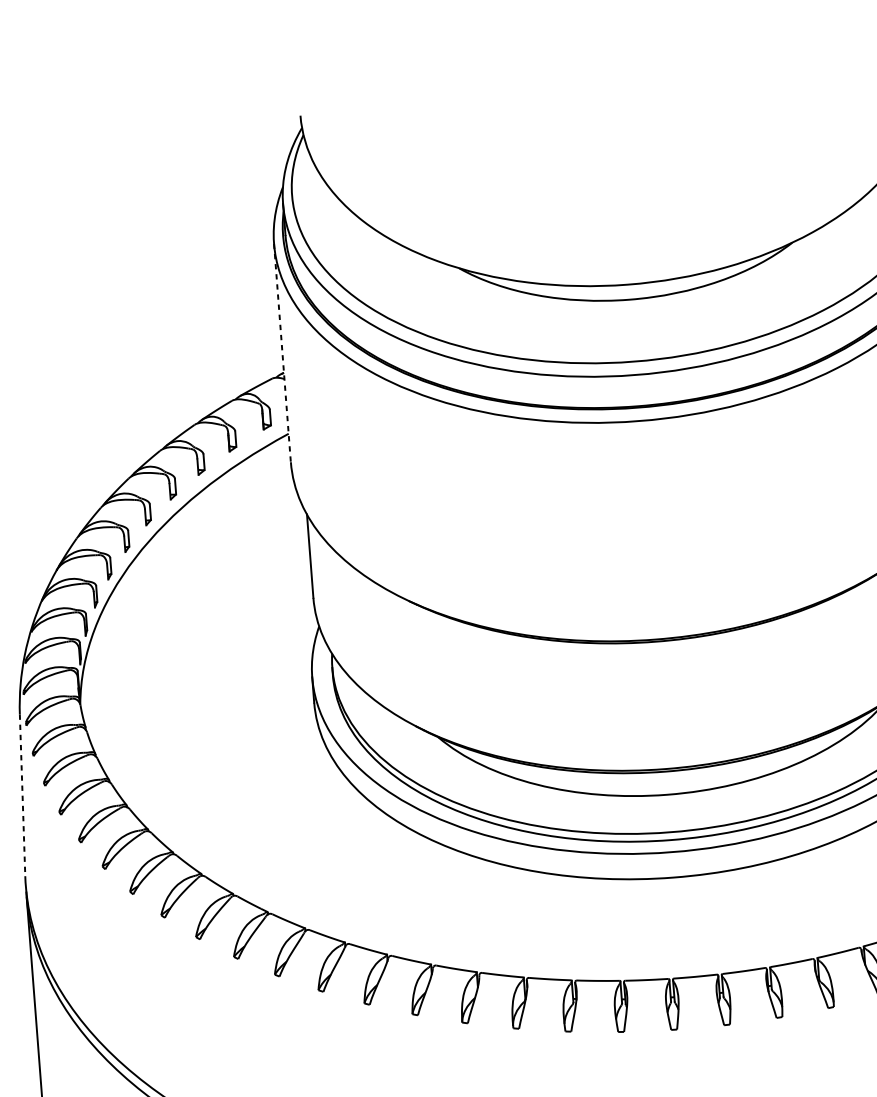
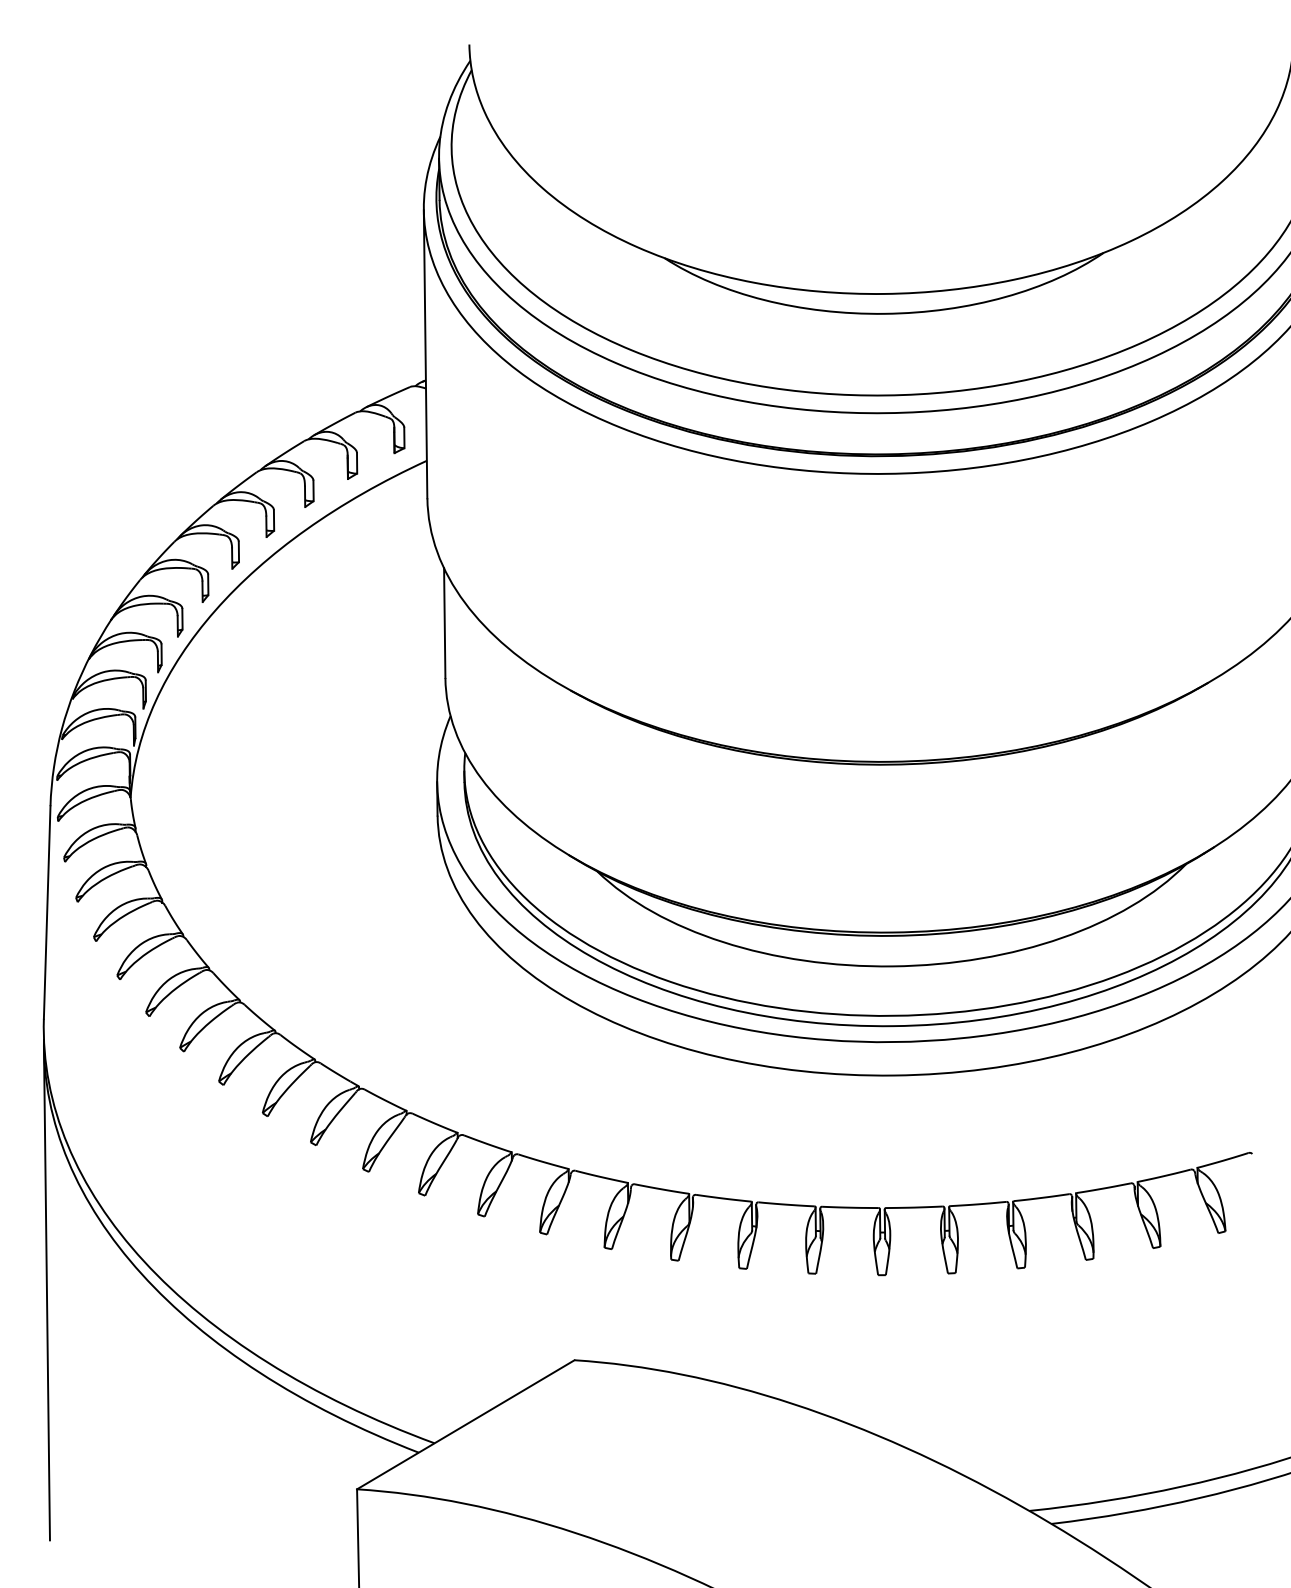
line: (282, 353) -> (425, 354), dashed -> solid
line: (22, 796) -> (47, 913), dashed -> solid

